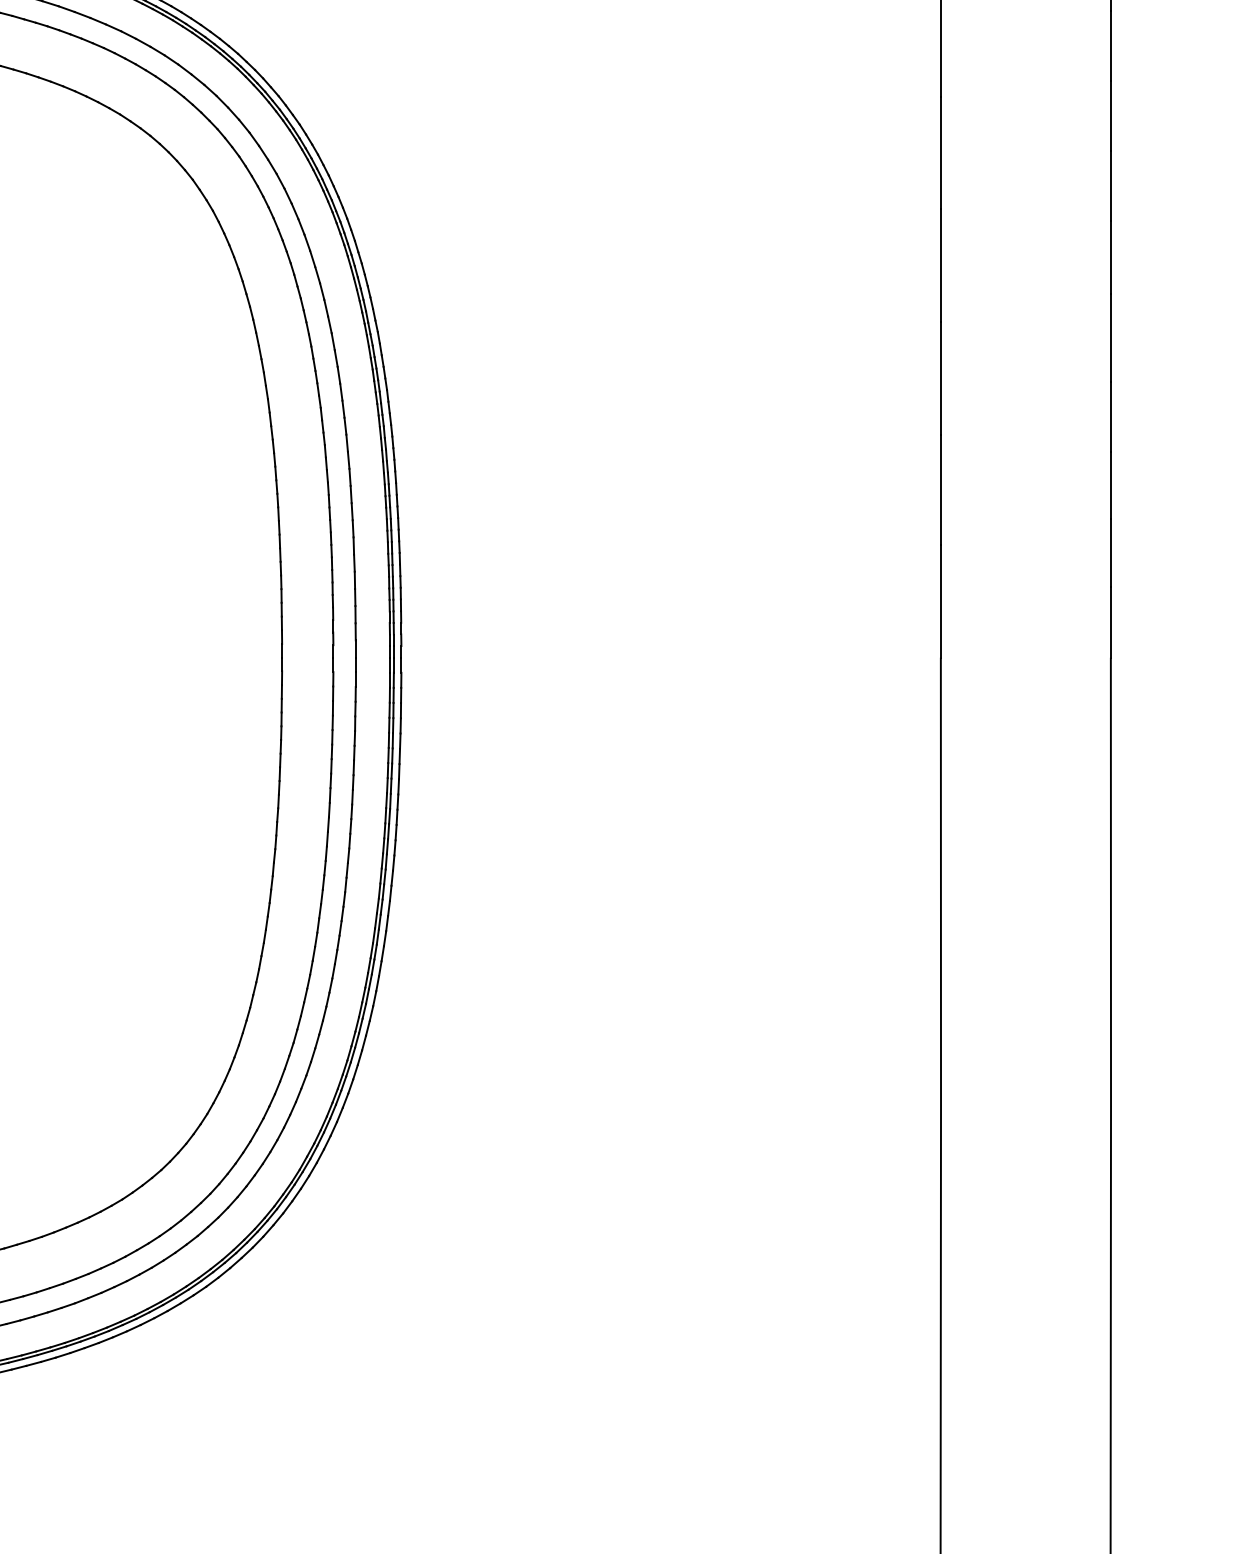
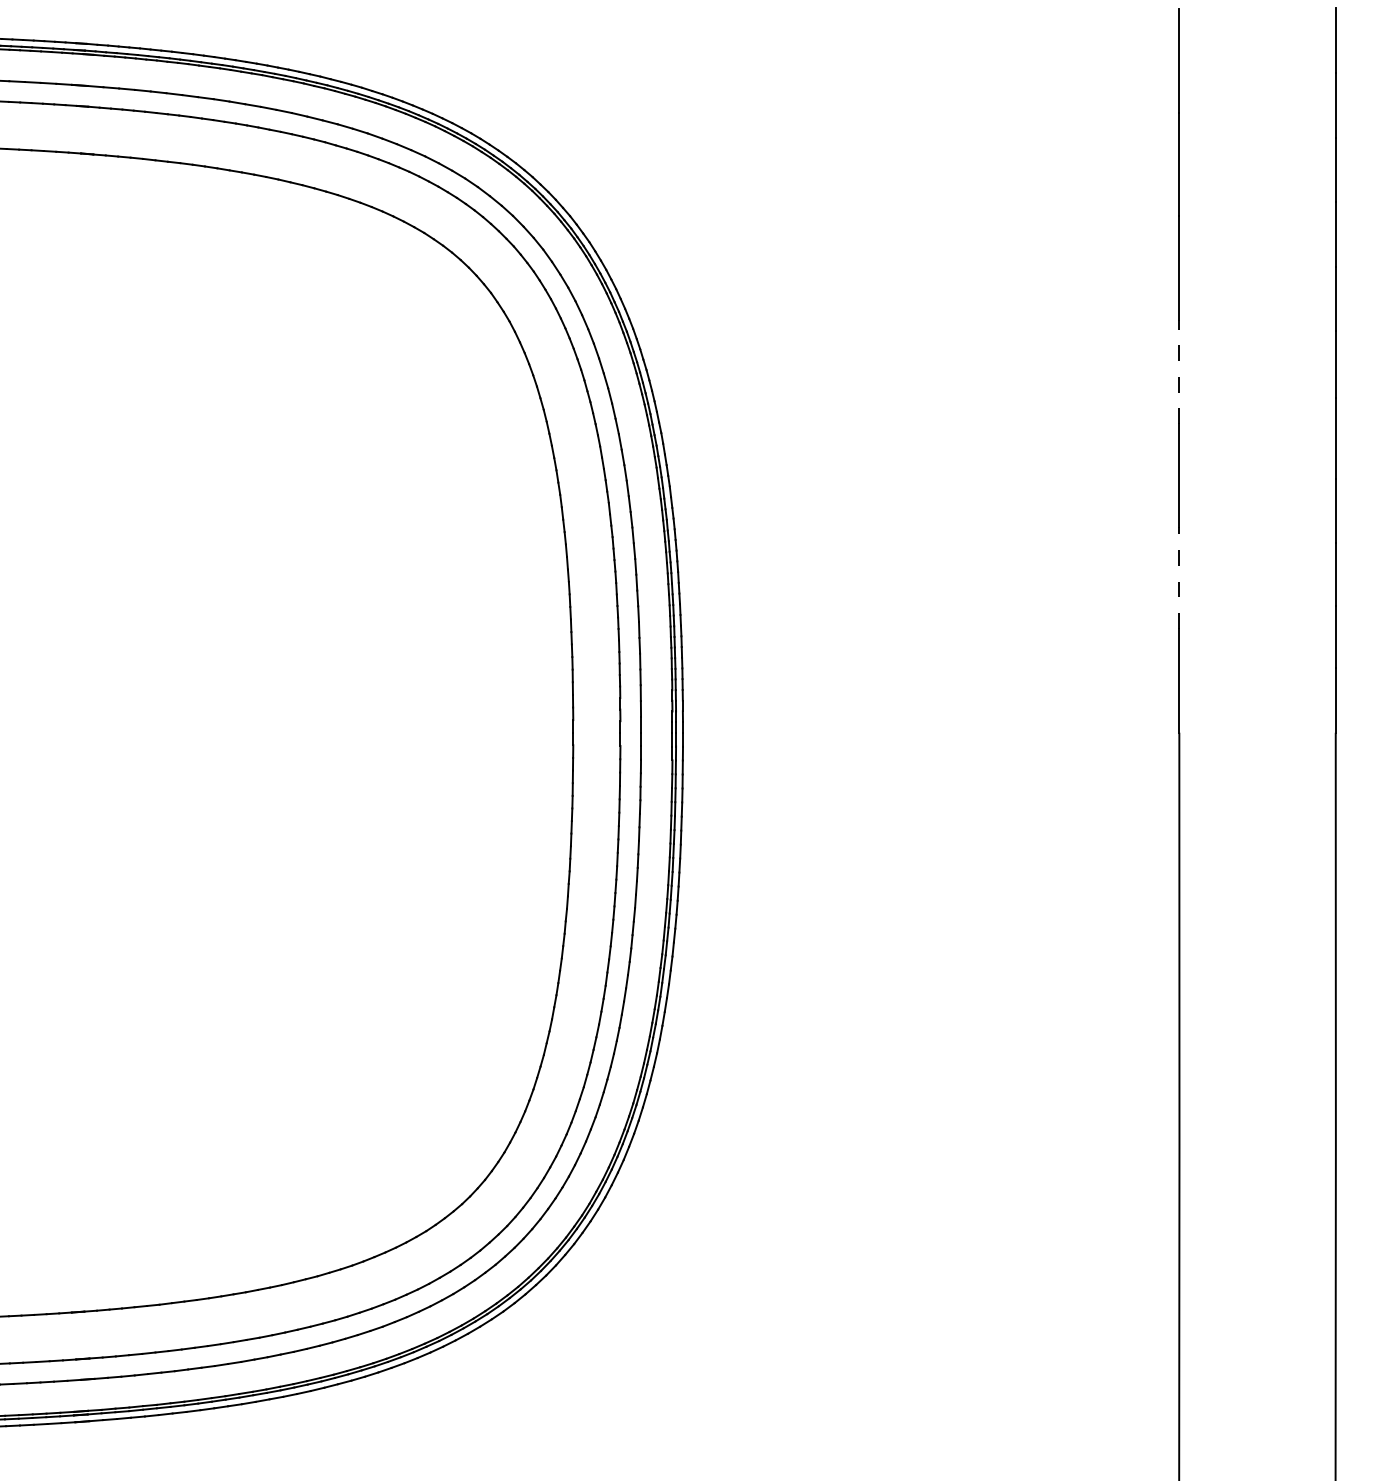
line: (941, 266) -> (1179, 372), solid -> dashed
line: (941, 490) -> (1179, 578), solid -> dashed

